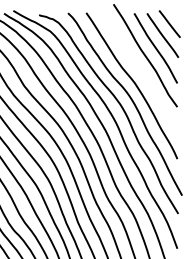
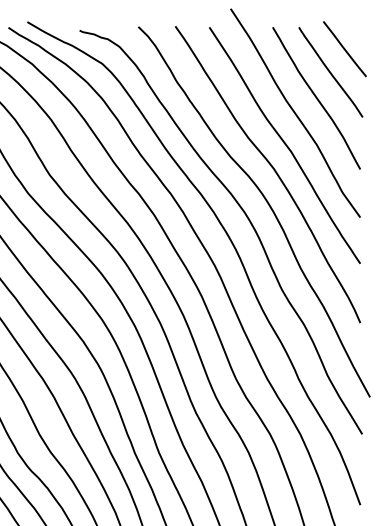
curve: (139, 71) -> (283, 145), added

